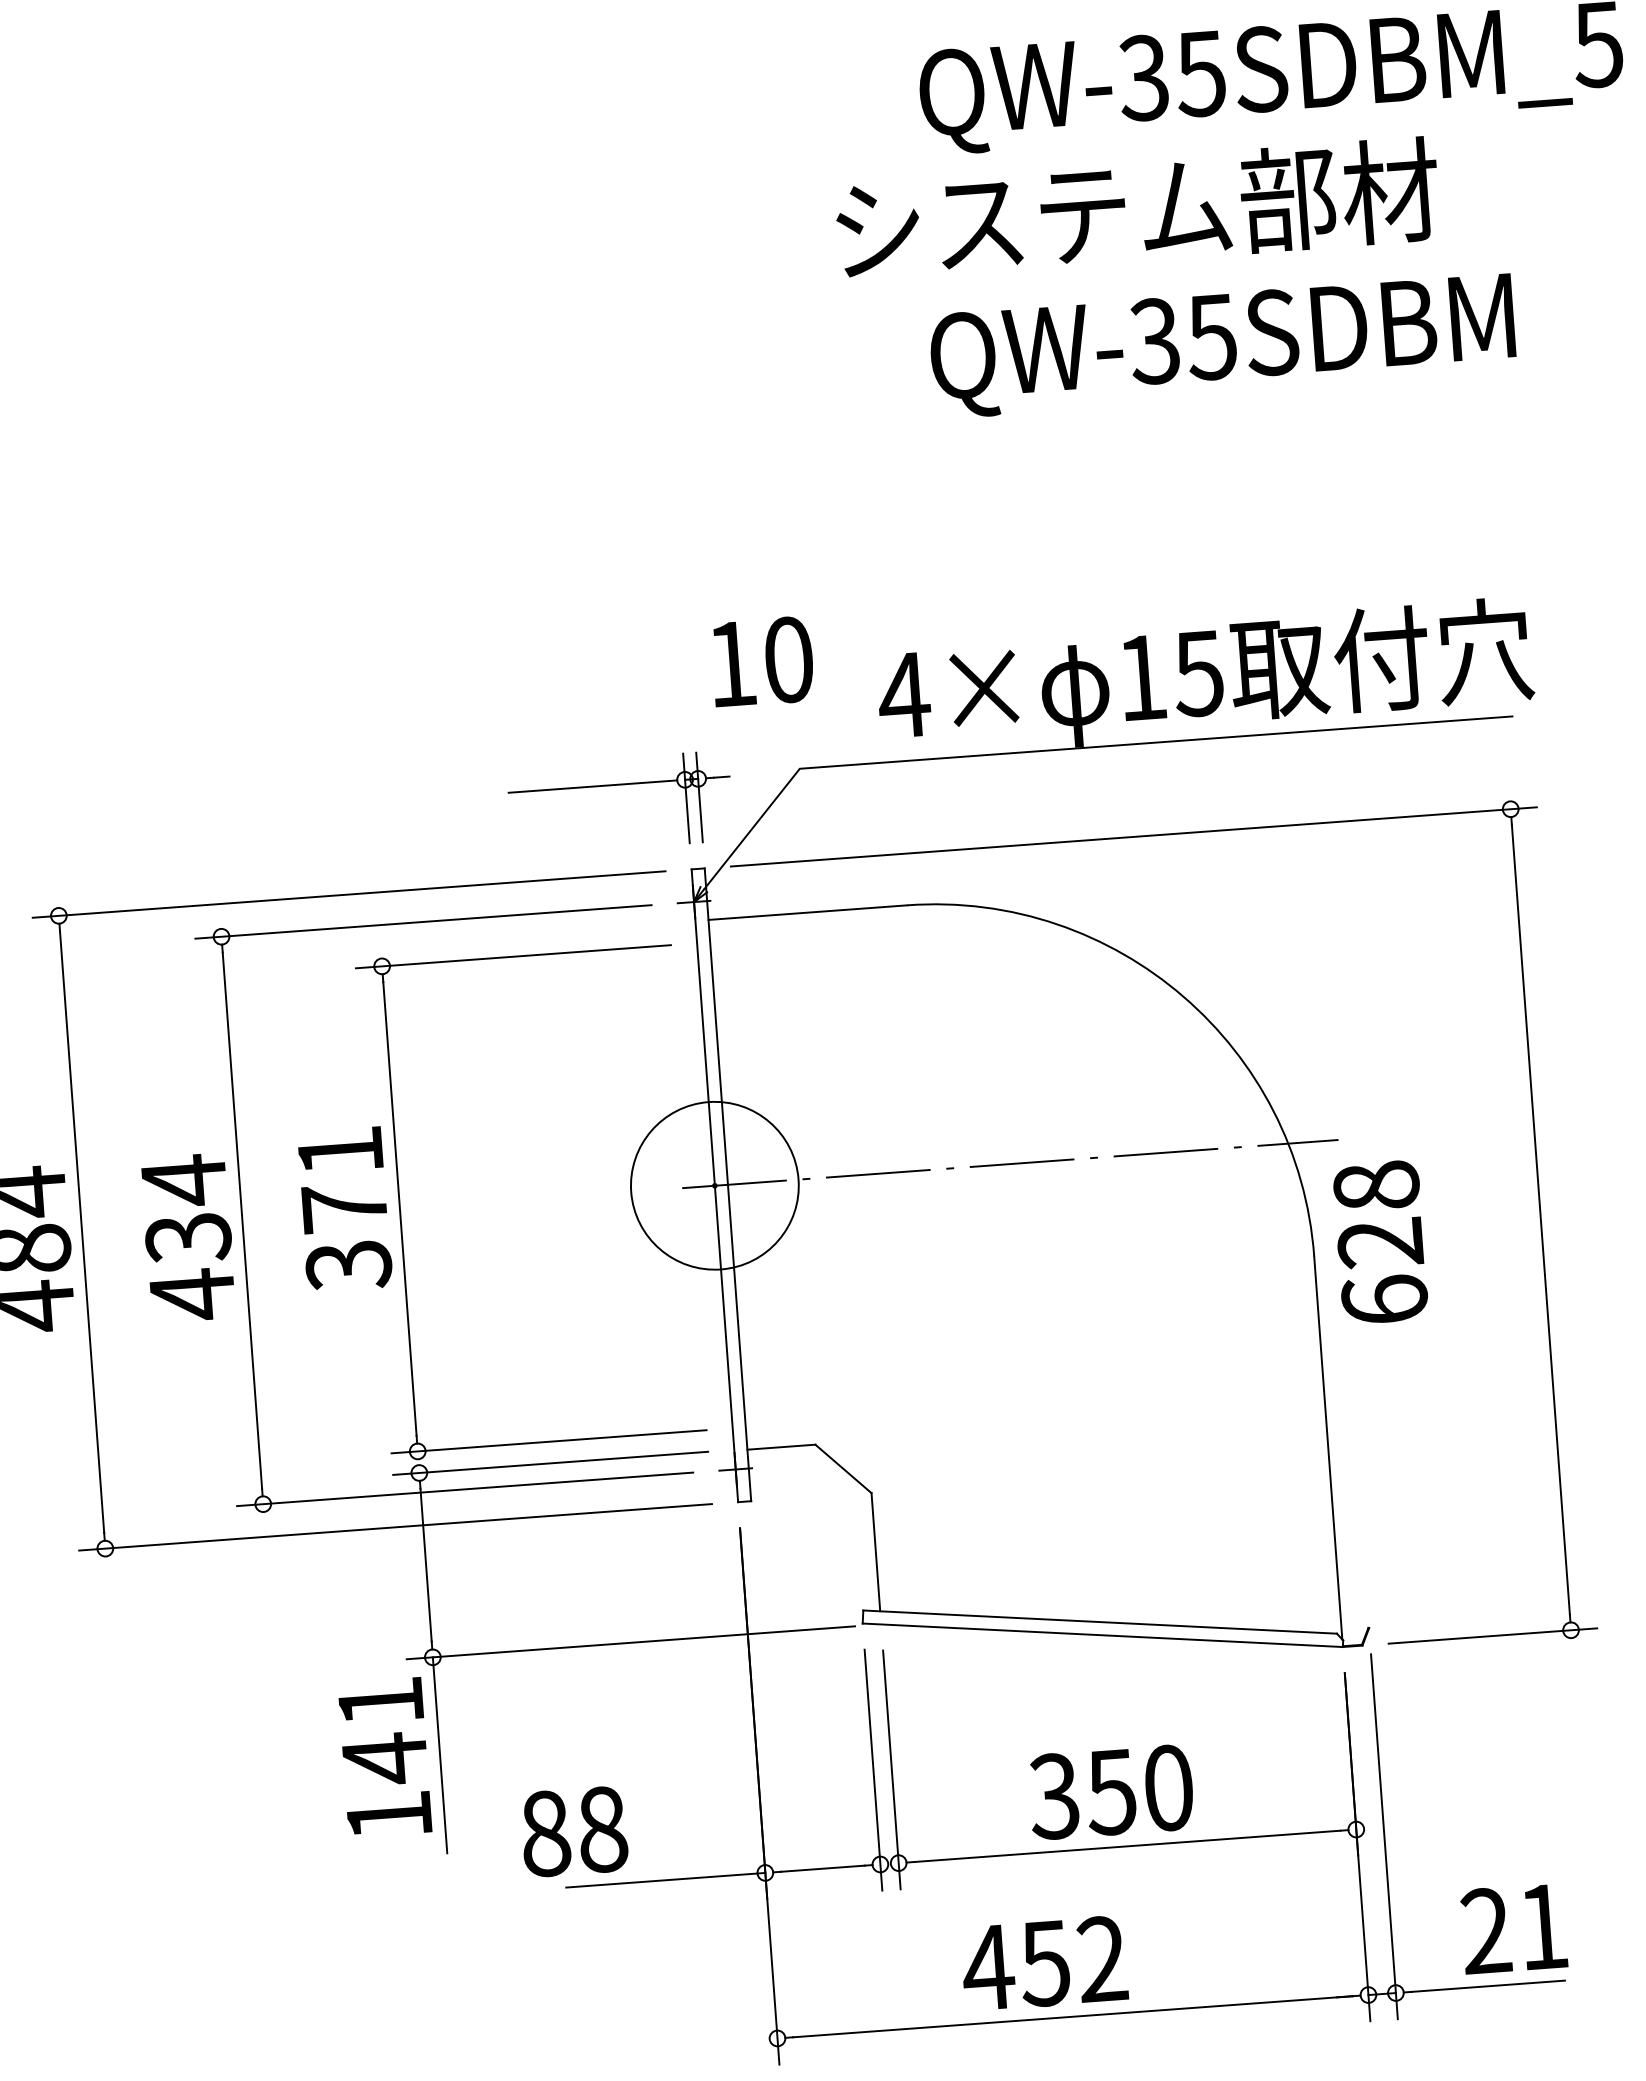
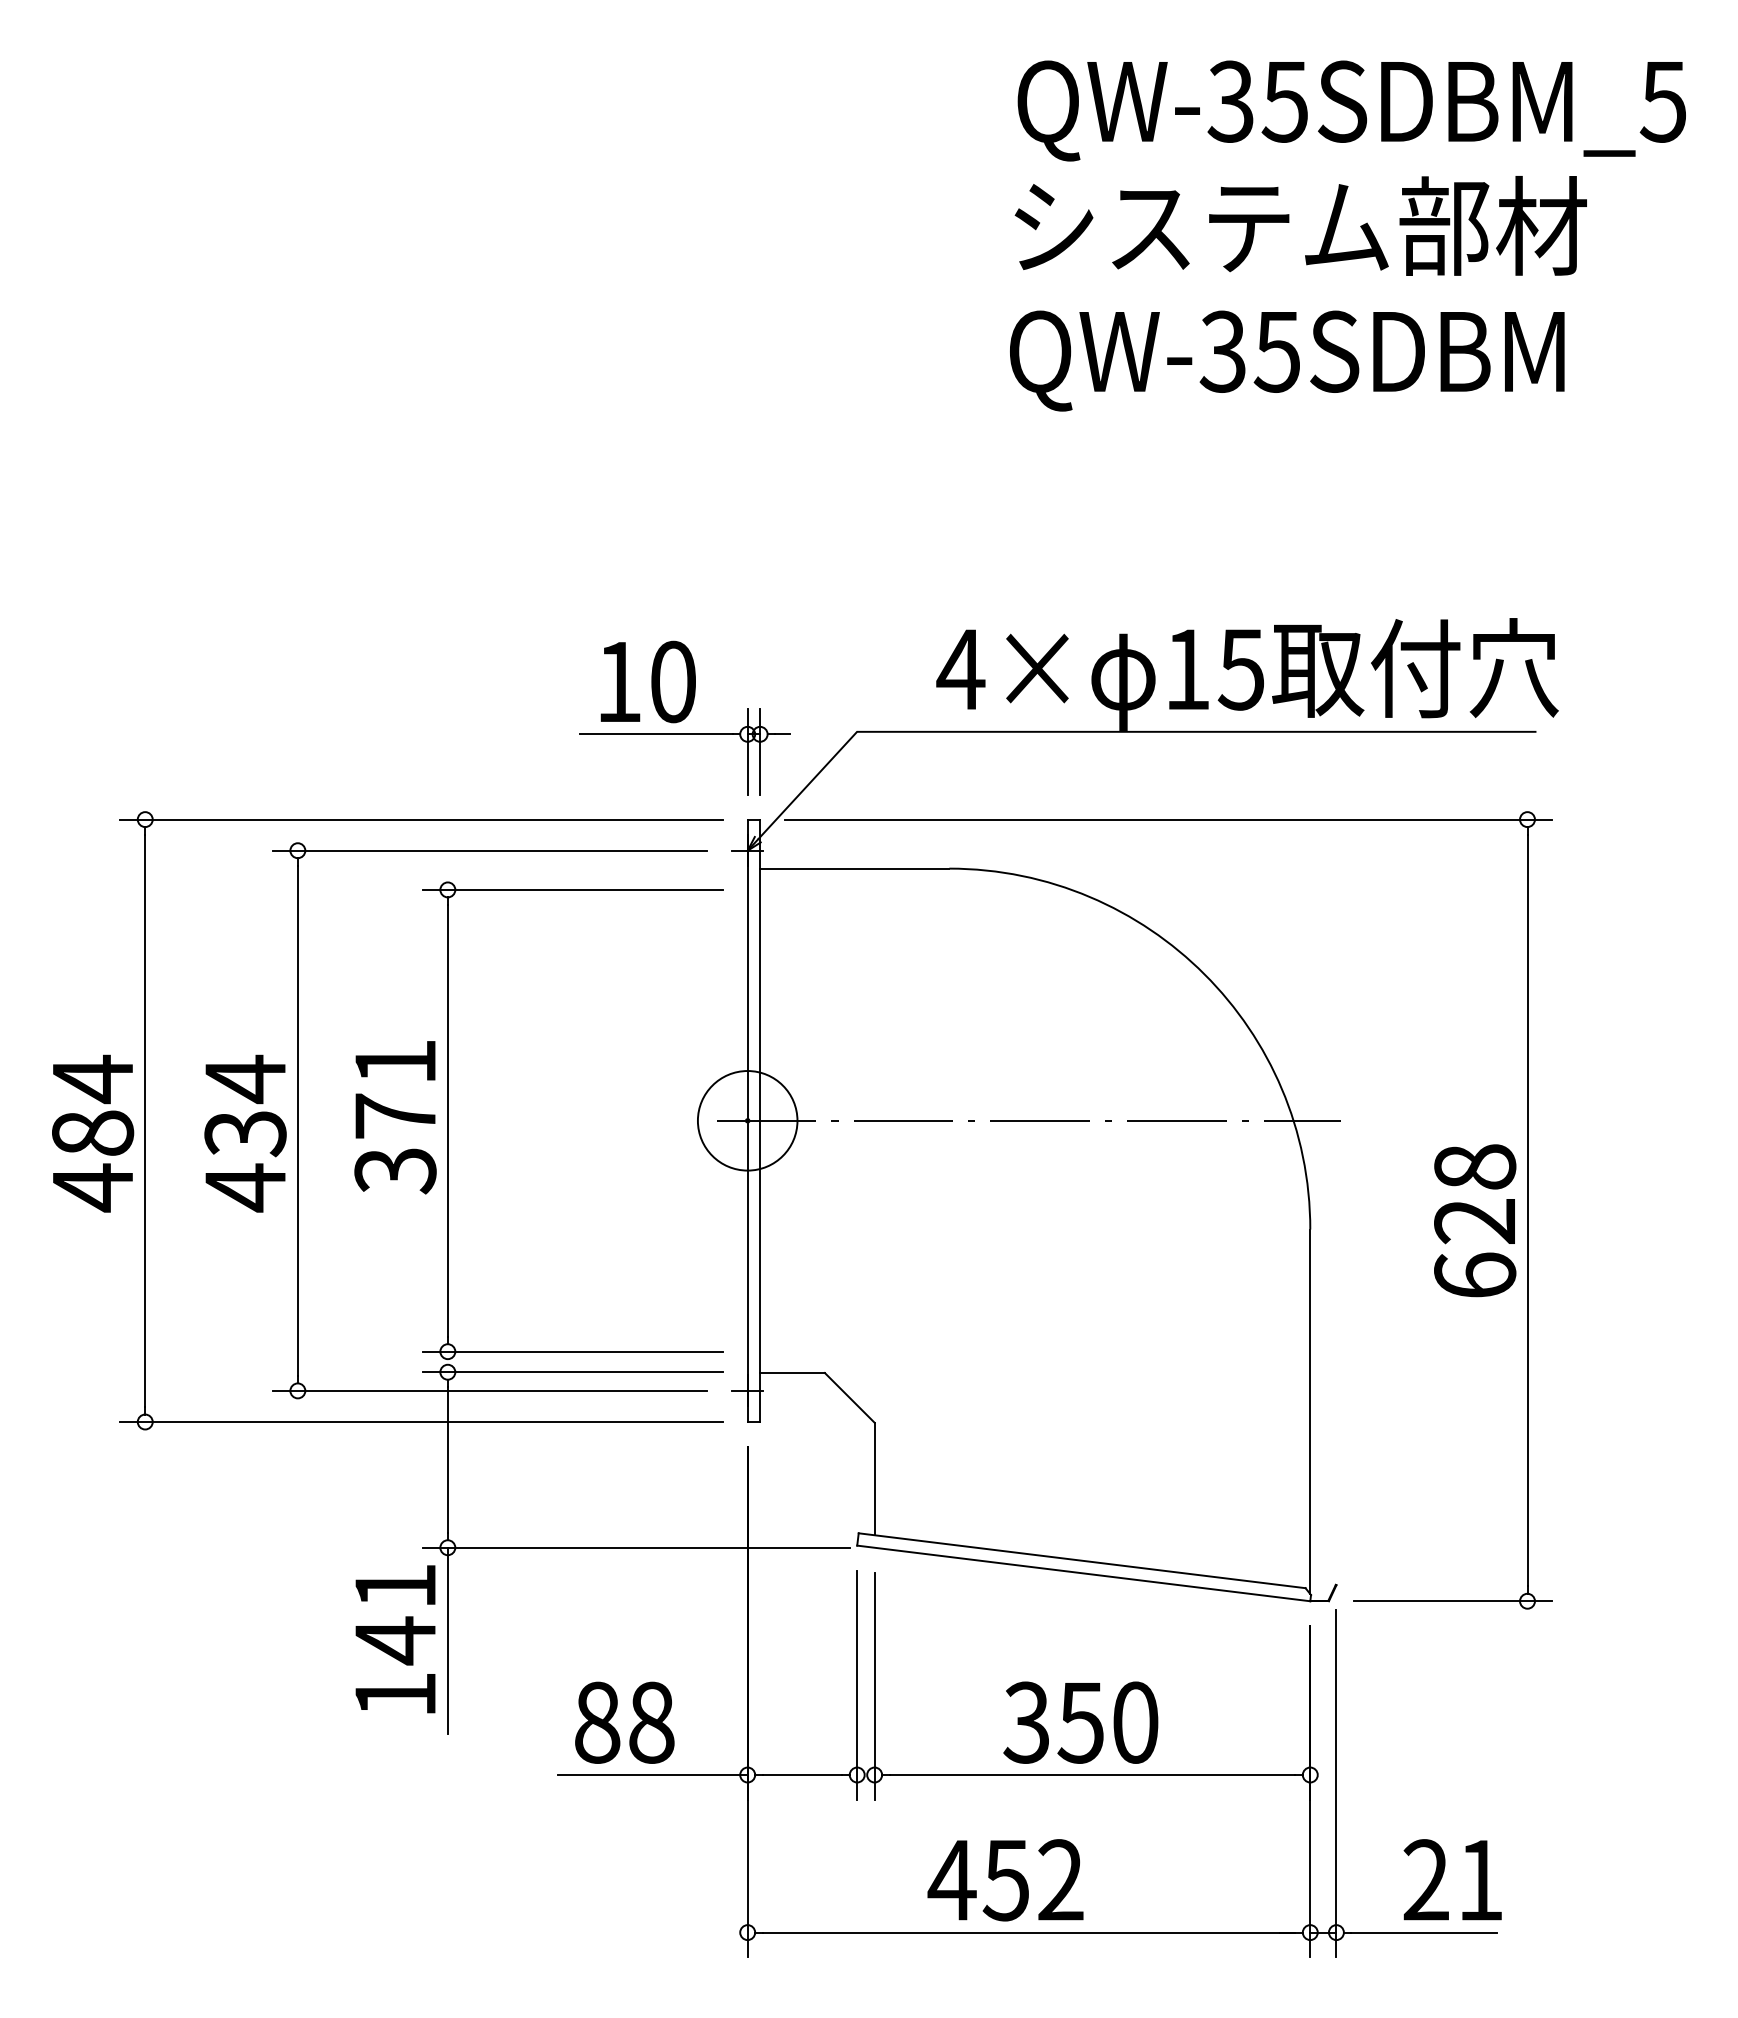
text: (1137, 209) -> (1300, 225), moved
text: (761, 661) -> (647, 681), moved
circle: (714, 1185) -> (747, 1120), size x0.62
text: (1380, 1242) -> (1475, 1220), moved
text: (574, 1831) -> (624, 1722), moved

